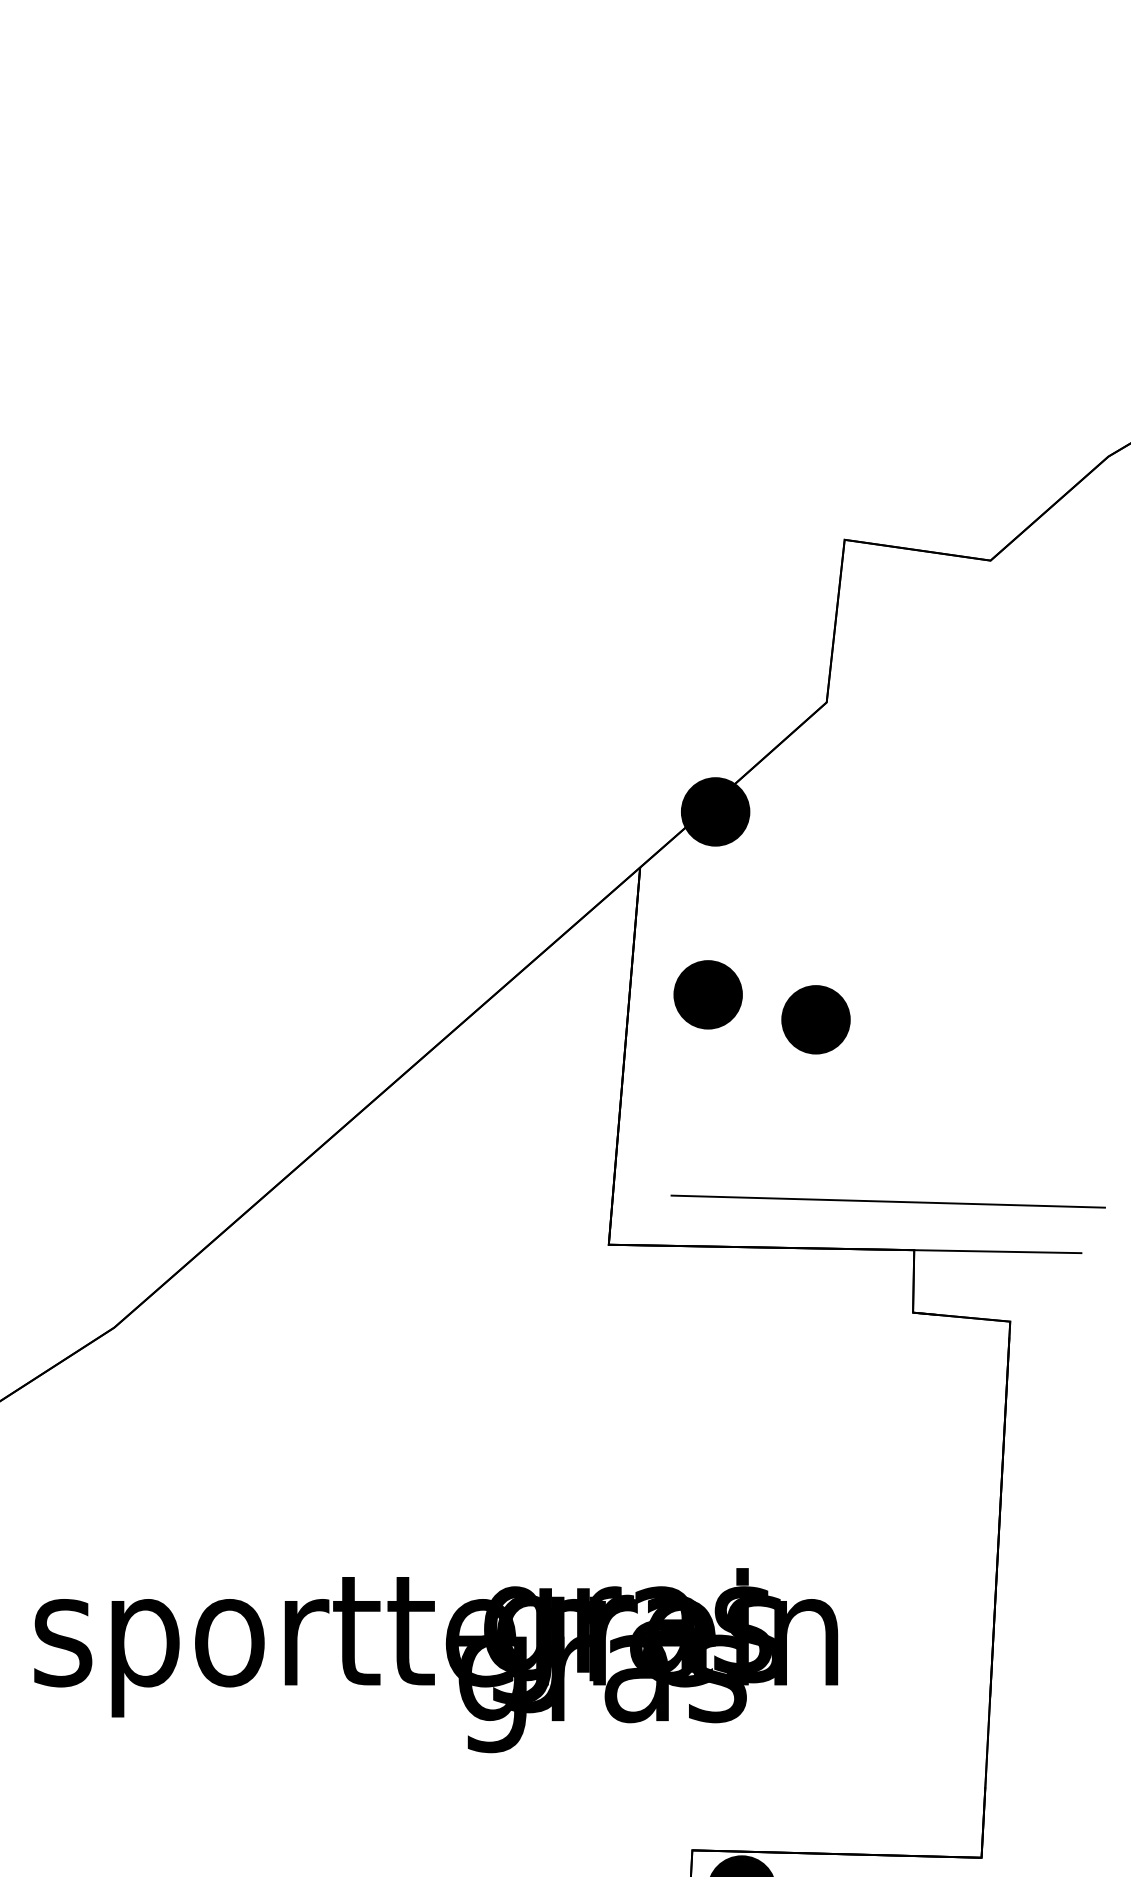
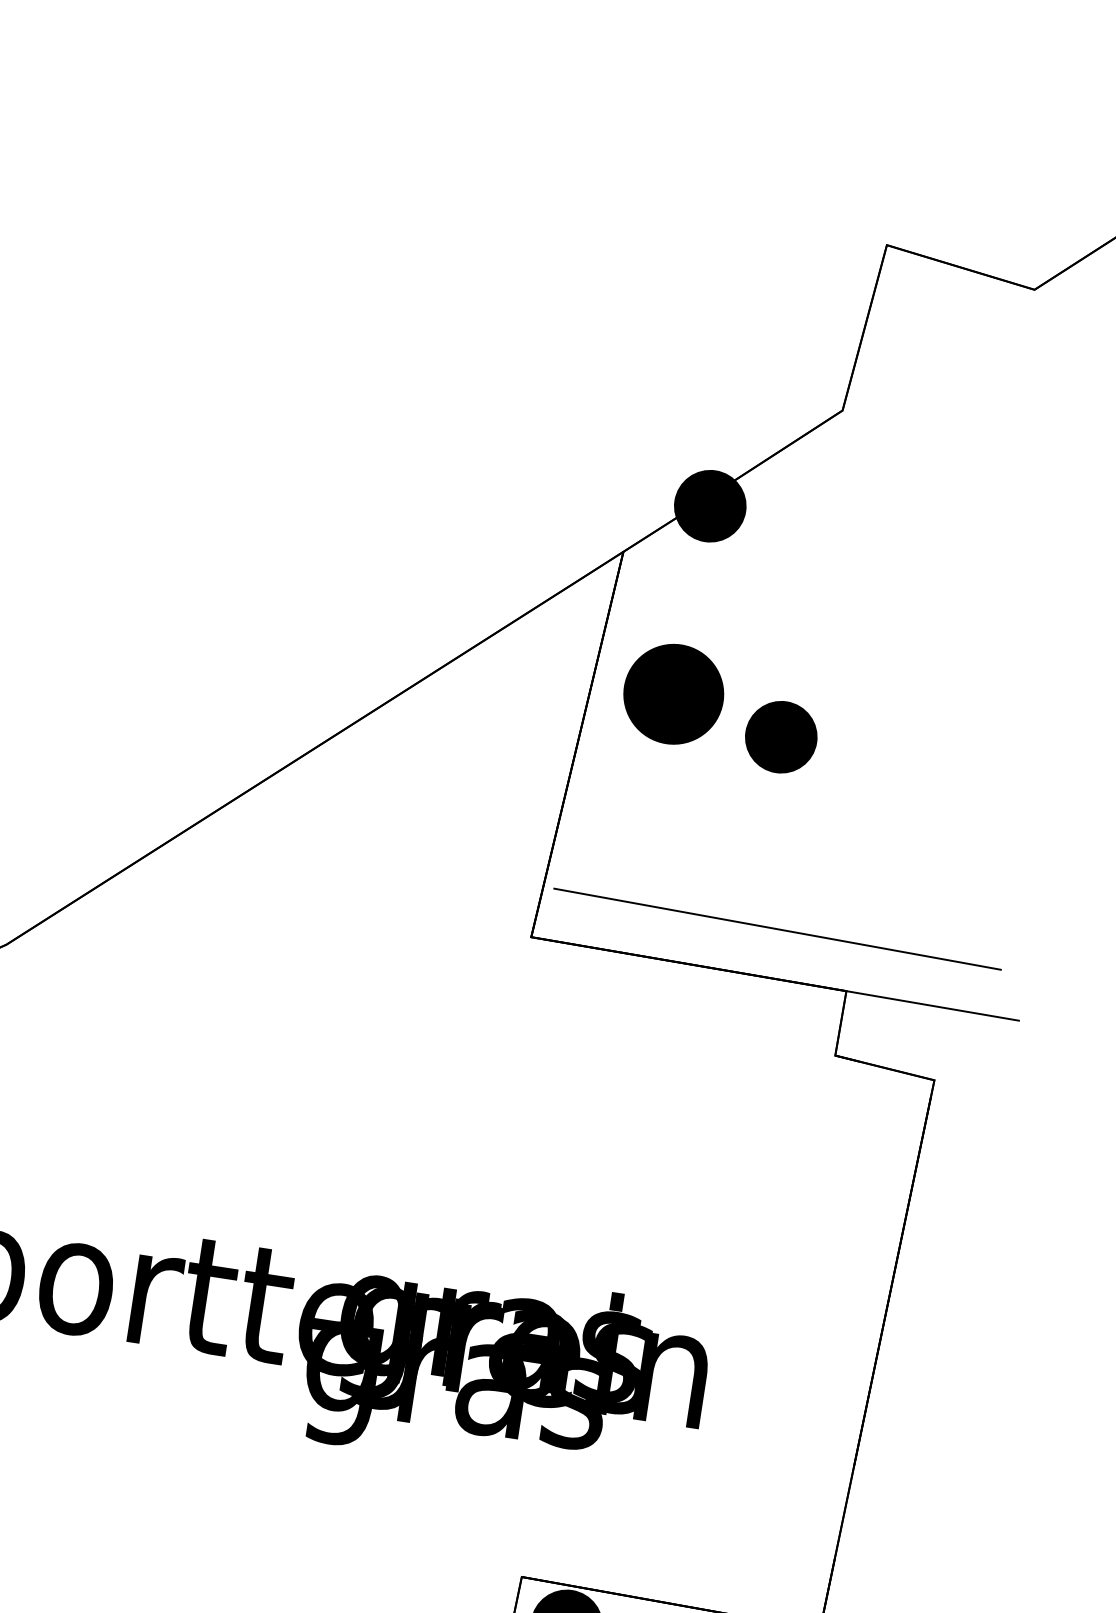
part: (707, 994) -> (673, 693), size x1.4
line: (887, 1201) -> (776, 928), moved

